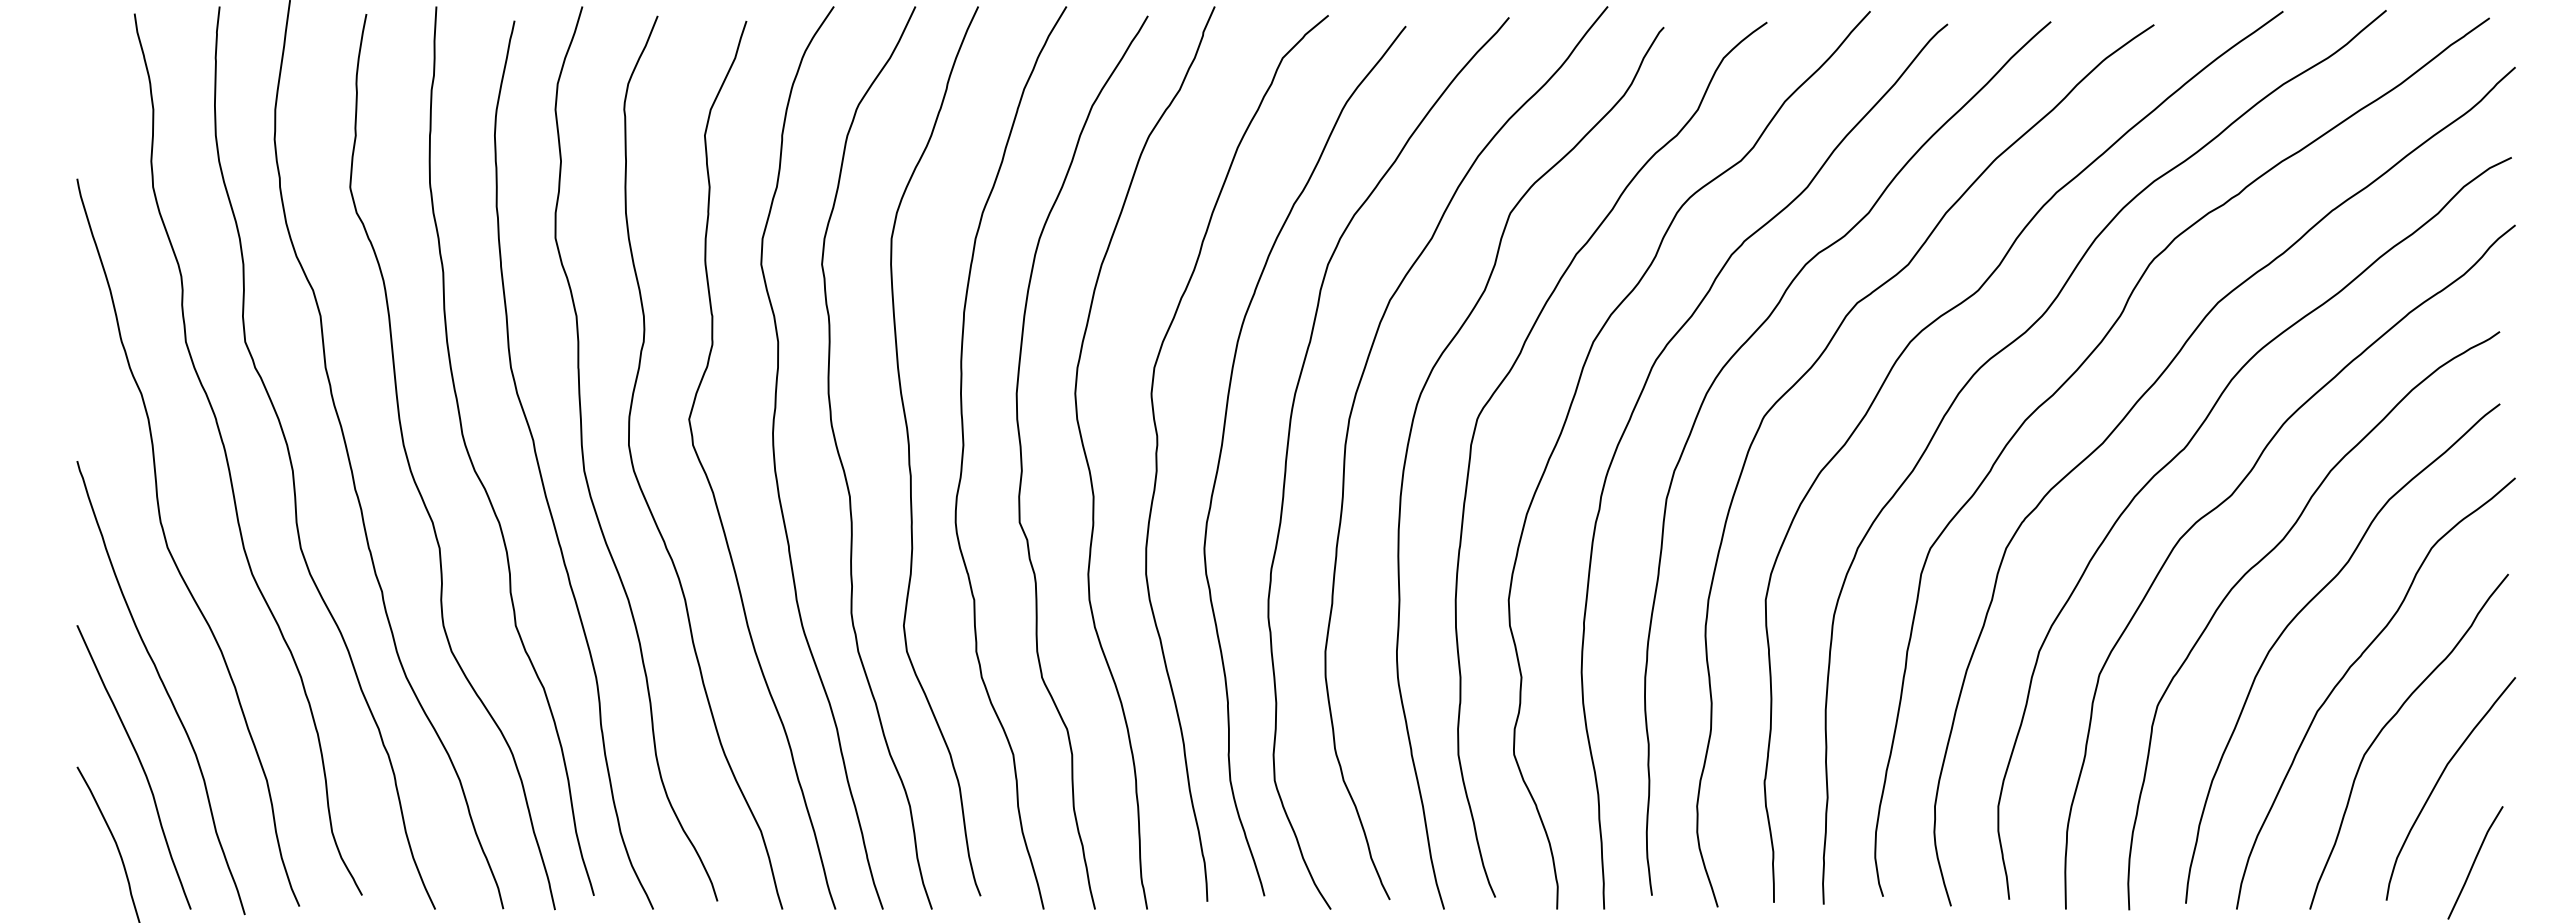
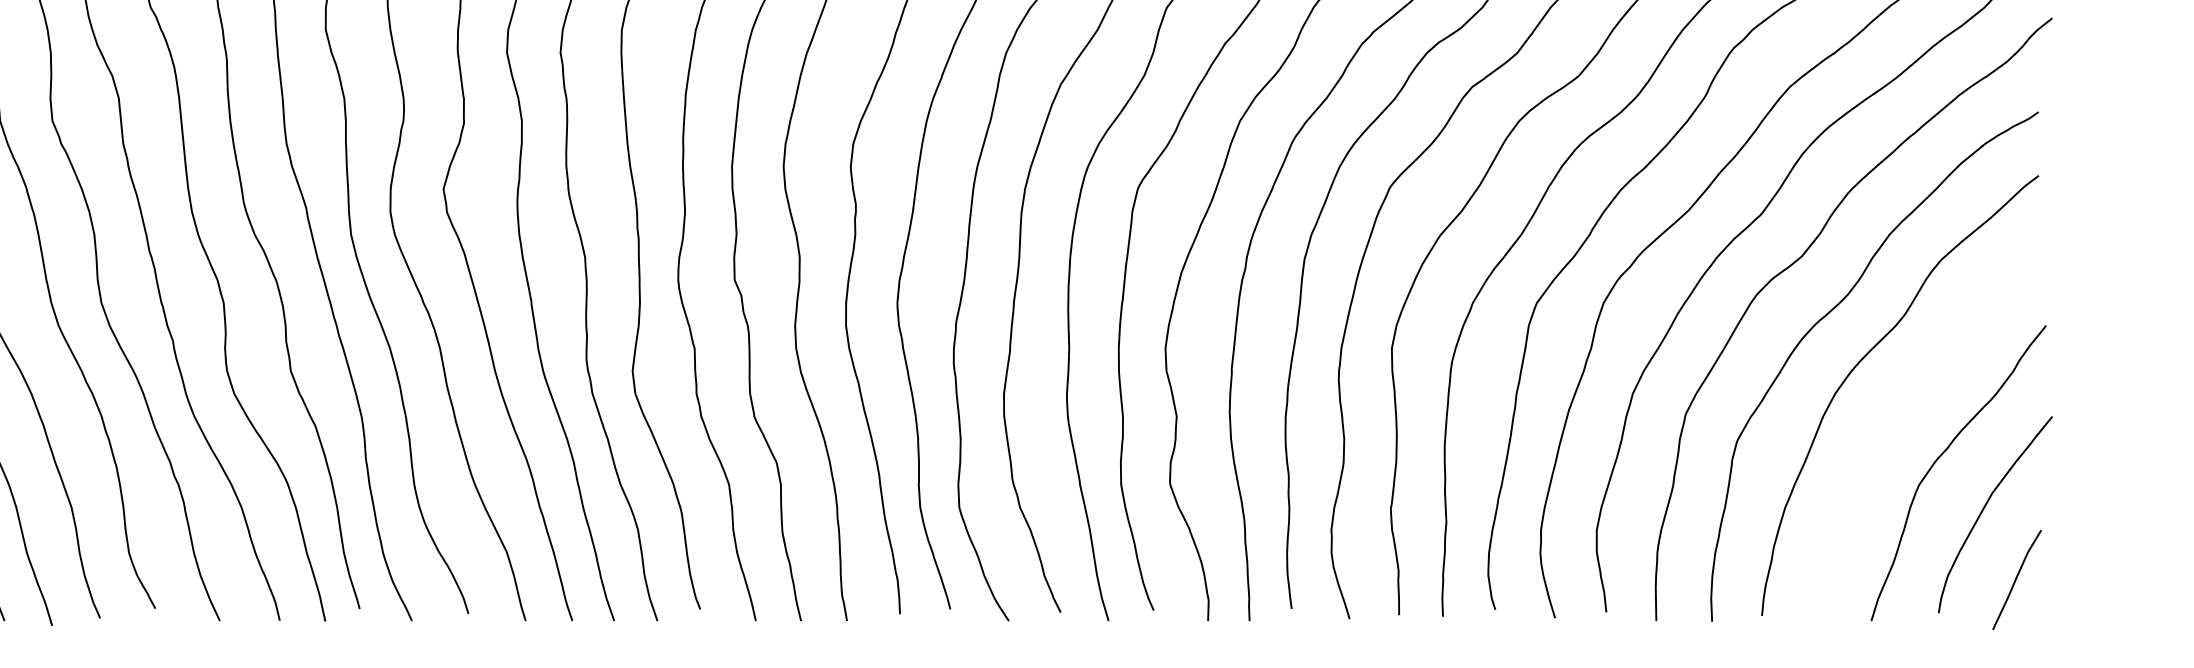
curve: (2346, 674) -> (1903, 414), removed

